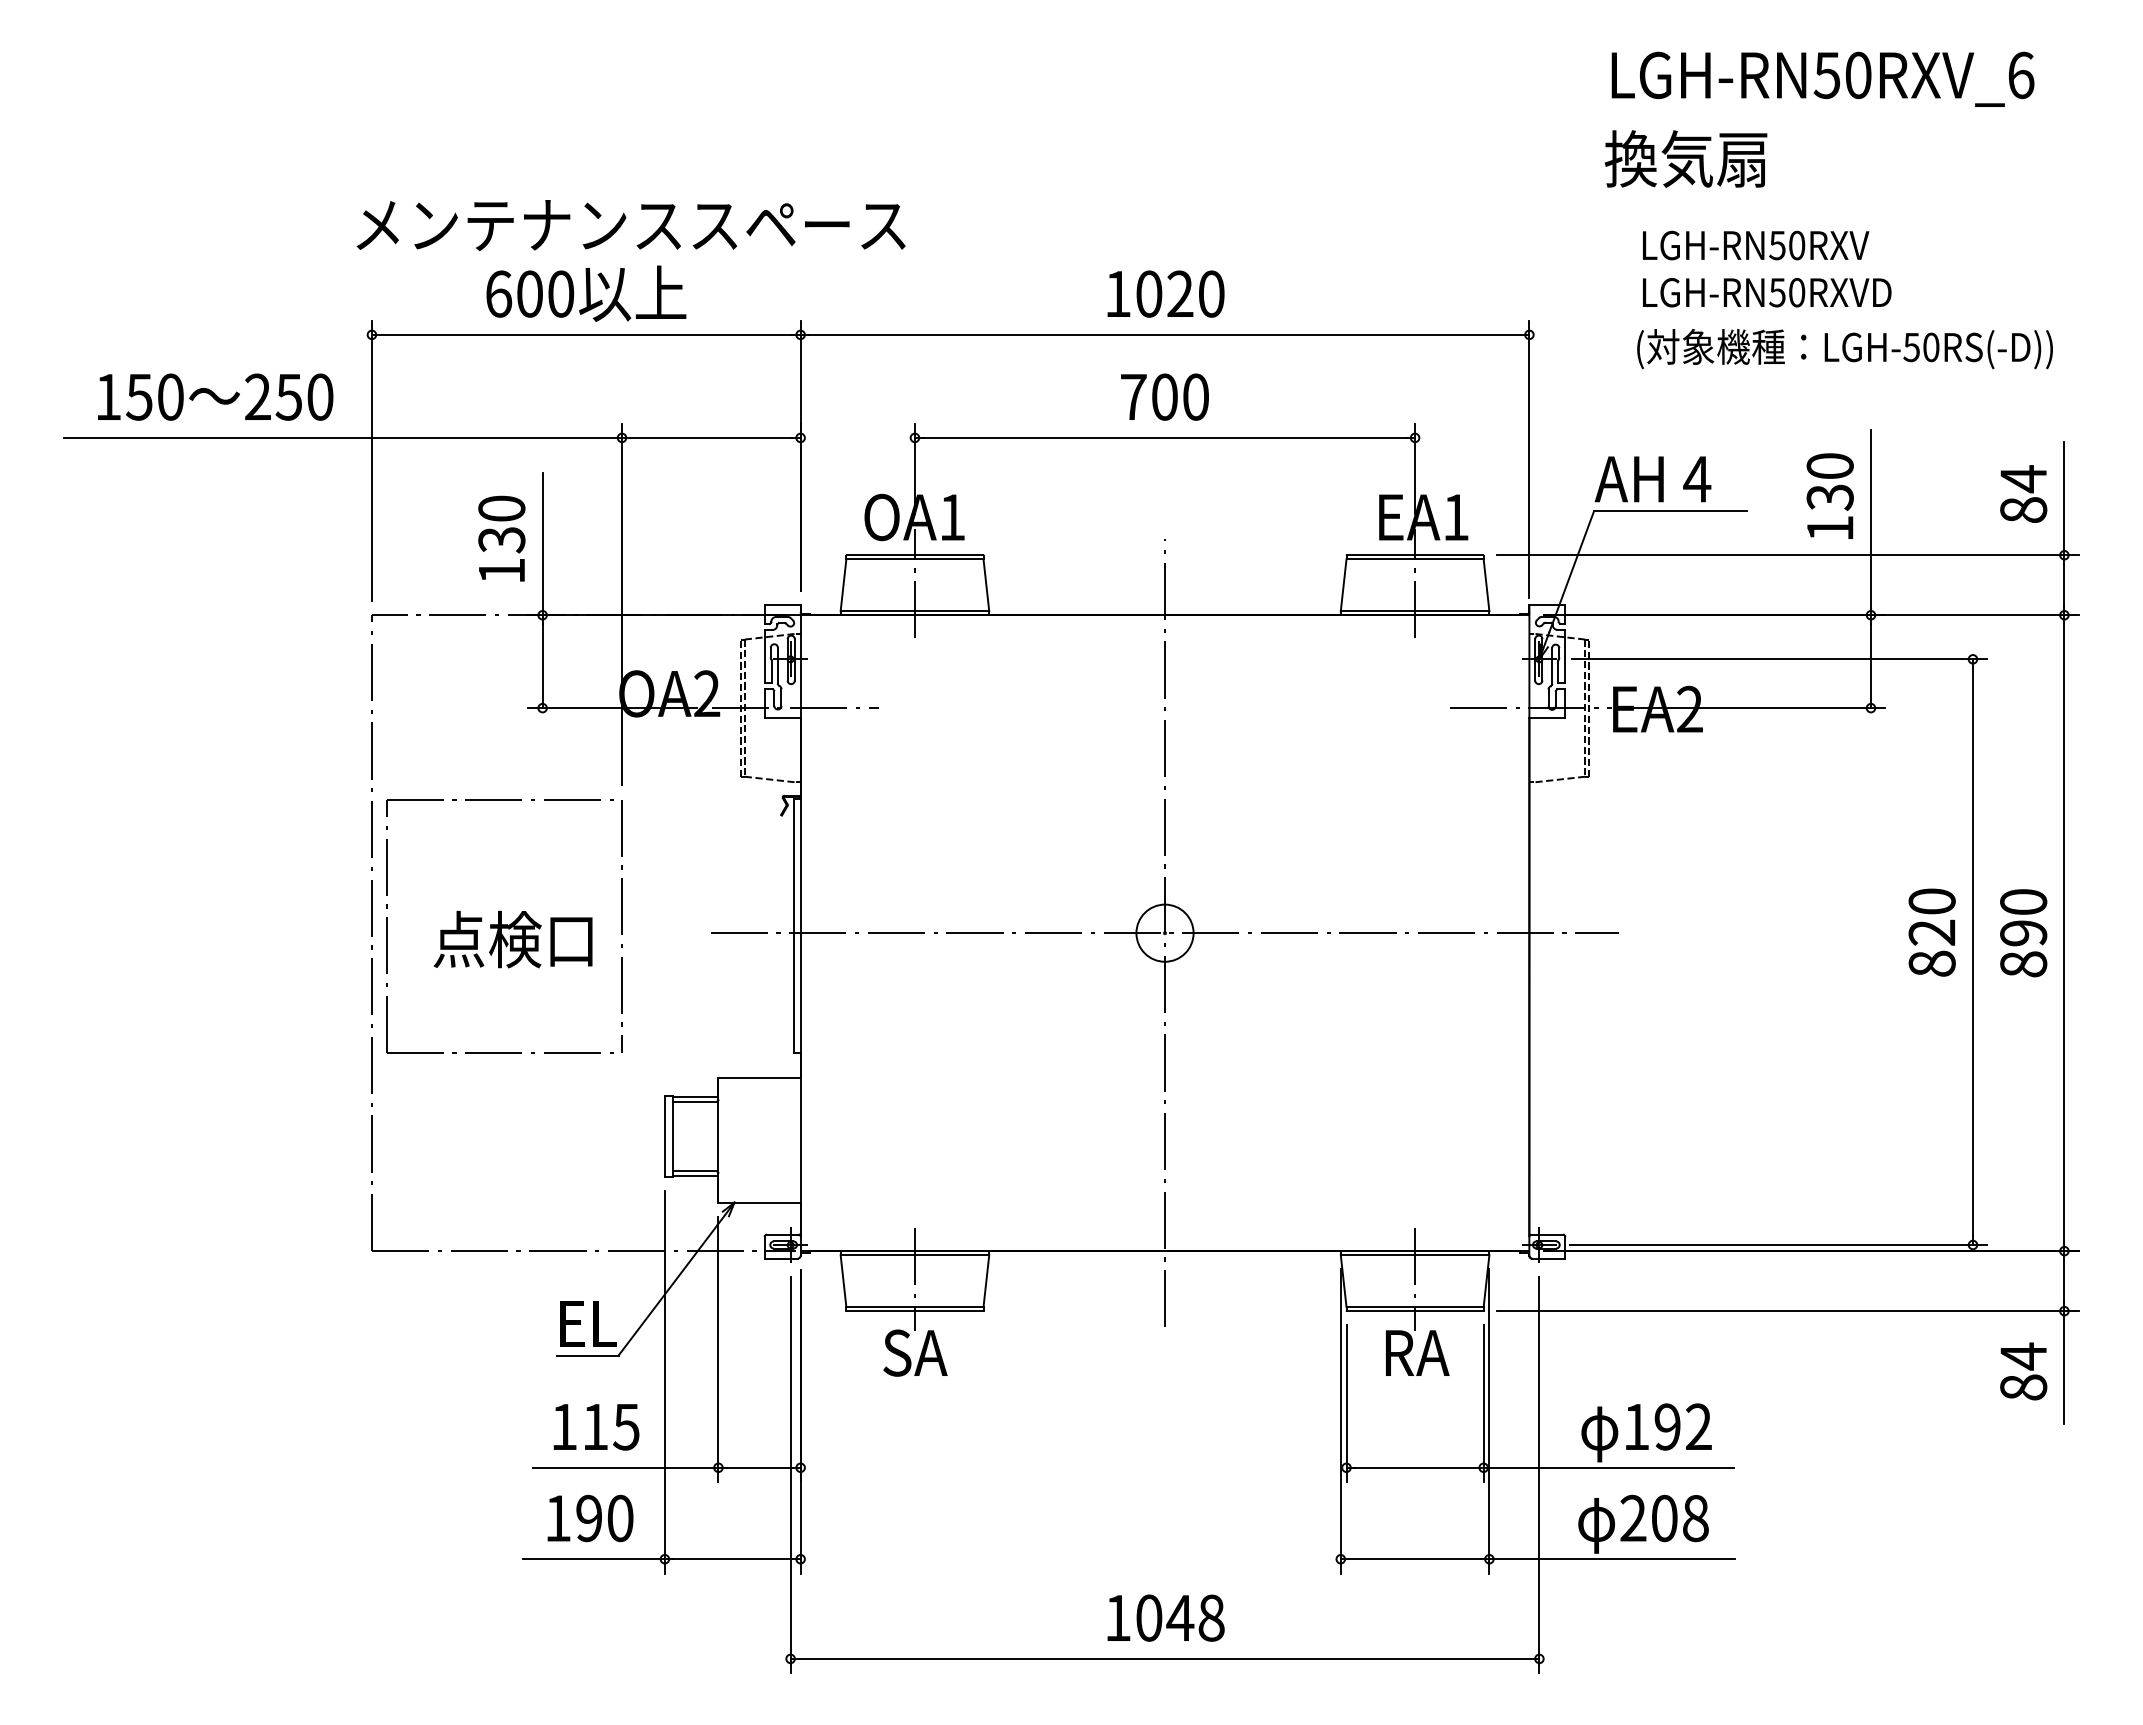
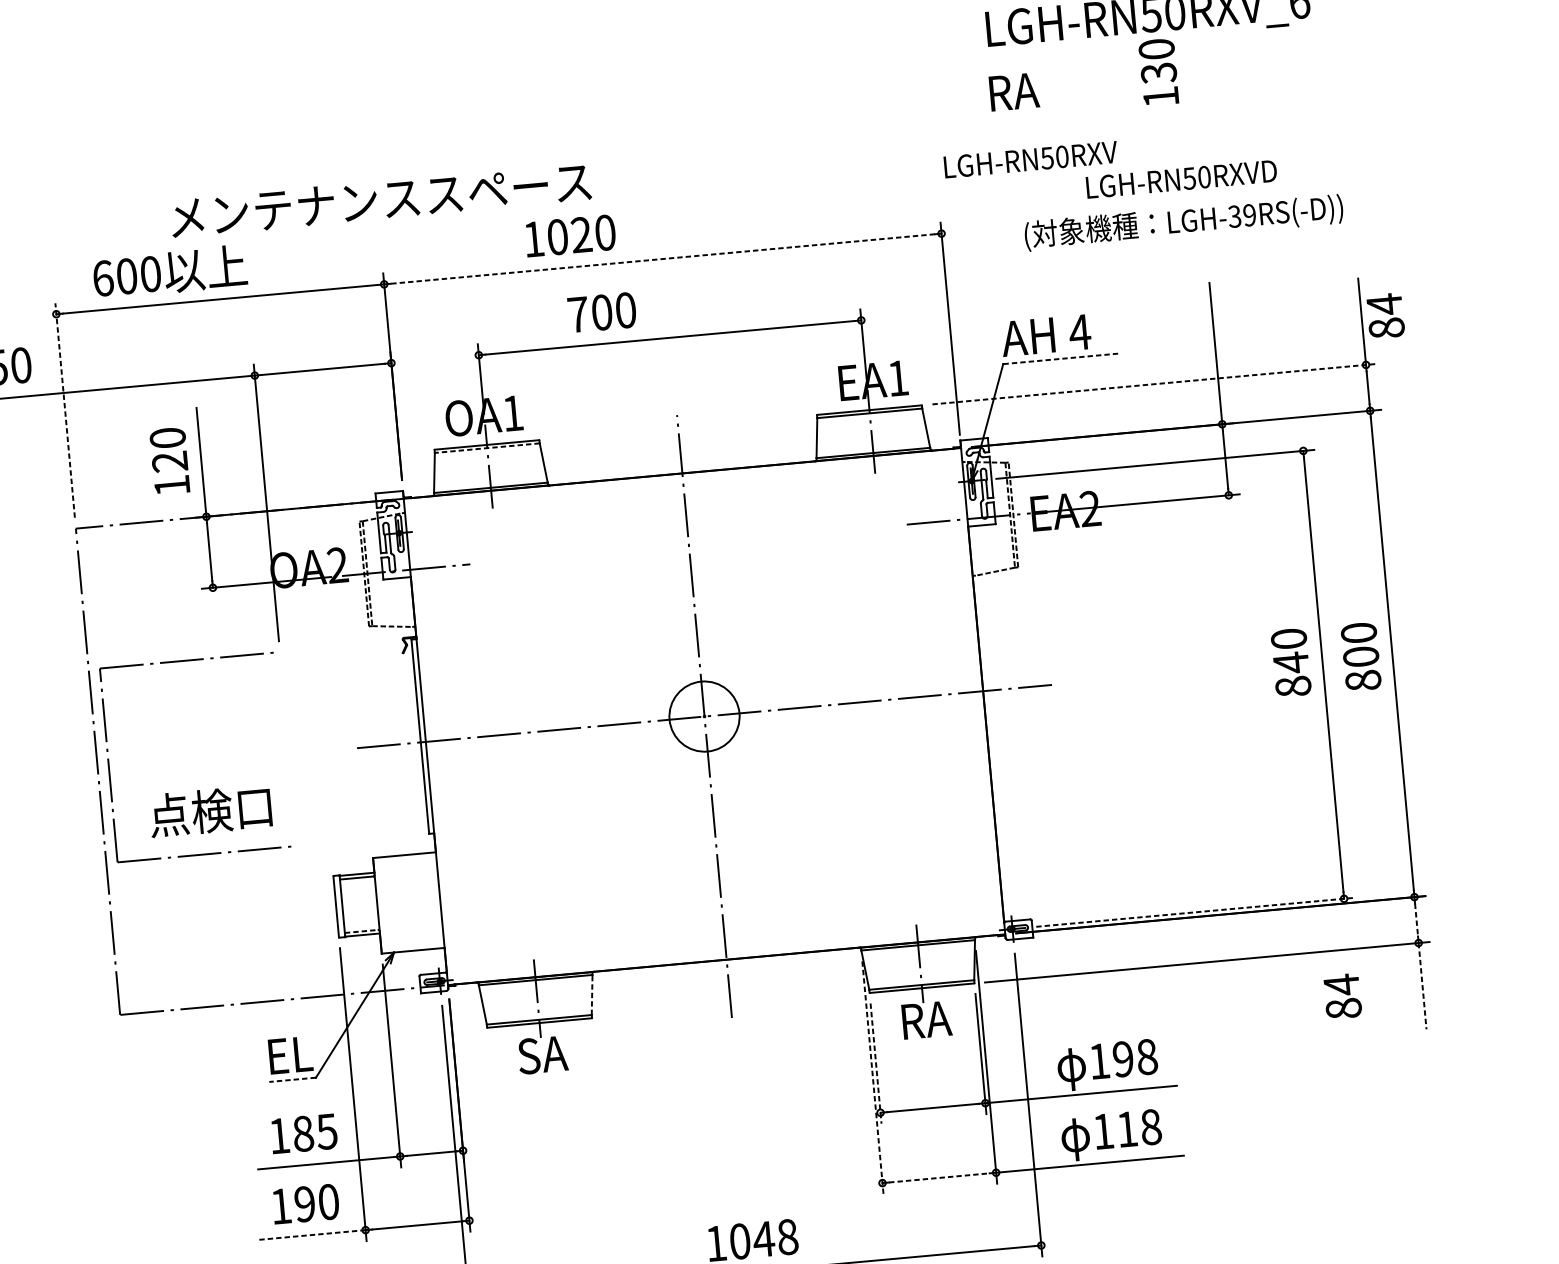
text: (1685, 158) -> (1048, 87), 換気扇 -> RA
text: (630, 225) -> (380, 200), moved
text: (1756, 245) -> (1031, 159), moved
text: (1767, 292) -> (1181, 179), moved
text: (586, 293) -> (170, 271), moved
text: (1165, 293) -> (570, 235), moved
line: (1165, 334) -> (663, 258), solid -> dashed
text: (1921, 347) -> (1242, 216), LGH-50RS(-D)) -> LGH-39RS(-D))
text: (1164, 396) -> (601, 312), moved
line: (371, 460) -> (64, 410), solid -> dashed
text: (2023, 493) -> (1385, 315), moved
text: (1829, 495) -> (1158, 71), moved
line: (1671, 511) -> (1062, 358), solid -> dashed
text: (501, 540) -> (169, 462), 130 -> 120
line: (1788, 555) -> (1155, 384), solid -> dashed
line: (914, 559) -> (486, 448), solid -> dashed
line: (621, 926) -> (288, 749), removed
circle: (1164, 932) -> (704, 716), size x1.6
text: (1931, 932) -> (1290, 662), 820 -> 840
text: (2023, 933) -> (1361, 657), 890 -> 800
text: (512, 939) -> (210, 811), moved
line: (695, 1171) -> (362, 931), solid -> dashed
line: (1779, 1245) -> (1196, 912), solid -> dashed
line: (986, 1280) -> (592, 994), solid -> dashed
line: (2064, 1281) -> (1416, 920), solid -> dashed
line: (587, 1355) -> (292, 1079), solid -> dashed
line: (2064, 1368) -> (1422, 986), solid -> dashed
text: (2023, 1371) -> (1342, 996), moved
line: (1346, 1403) -> (876, 1063), solid -> dashed
line: (1340, 1421) -> (872, 1077), solid -> dashed
text: (595, 1426) -> (303, 1133), 115 -> 185
text: (1698, 1426) -> (1146, 1056), 192 -> 198
text: (1648, 1518) -> (1115, 1130), 208 -> 118
line: (593, 1559) -> (311, 1235), solid -> dashed
line: (1415, 1559) -> (939, 1178), solid -> dashed

